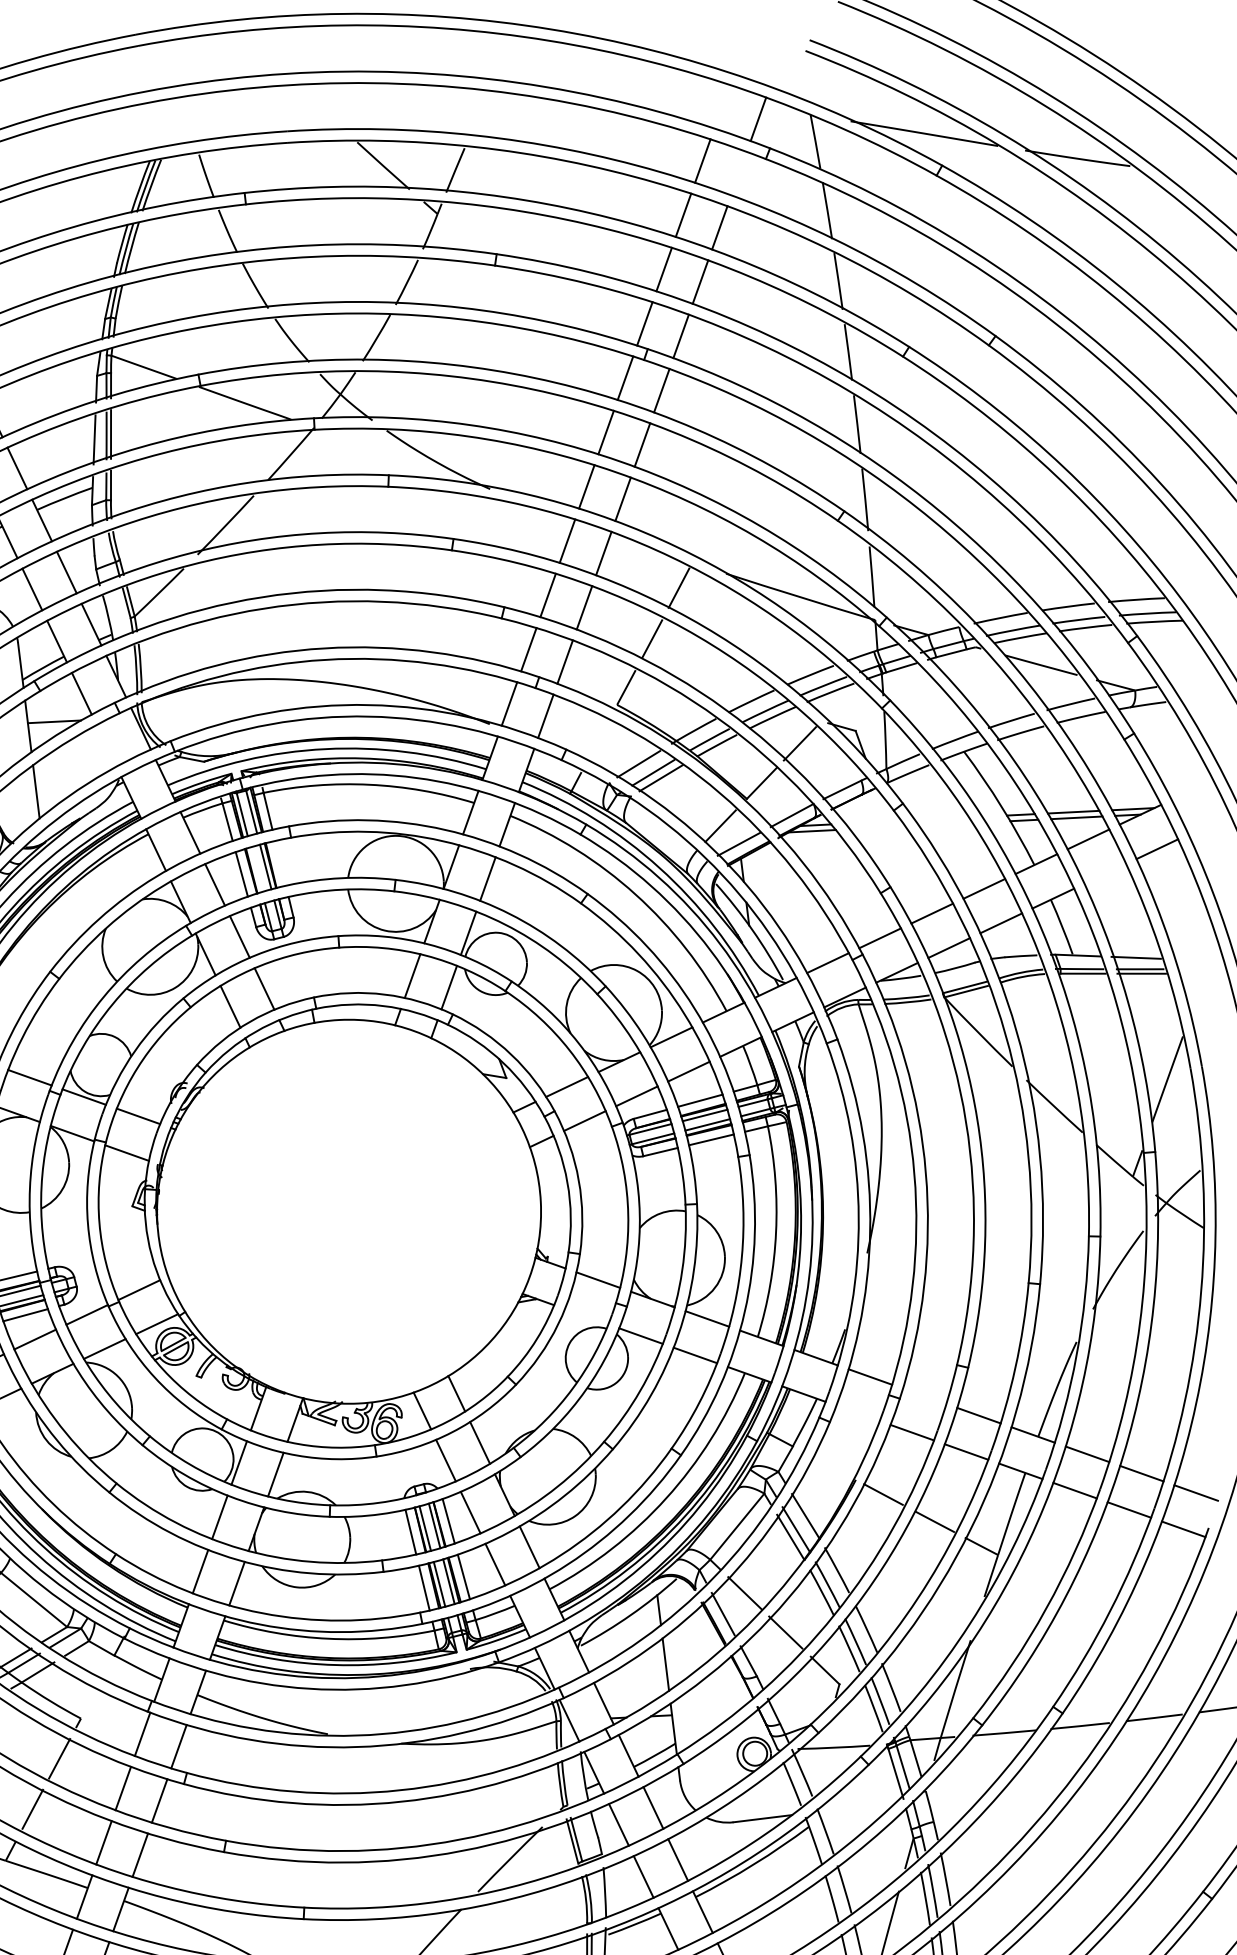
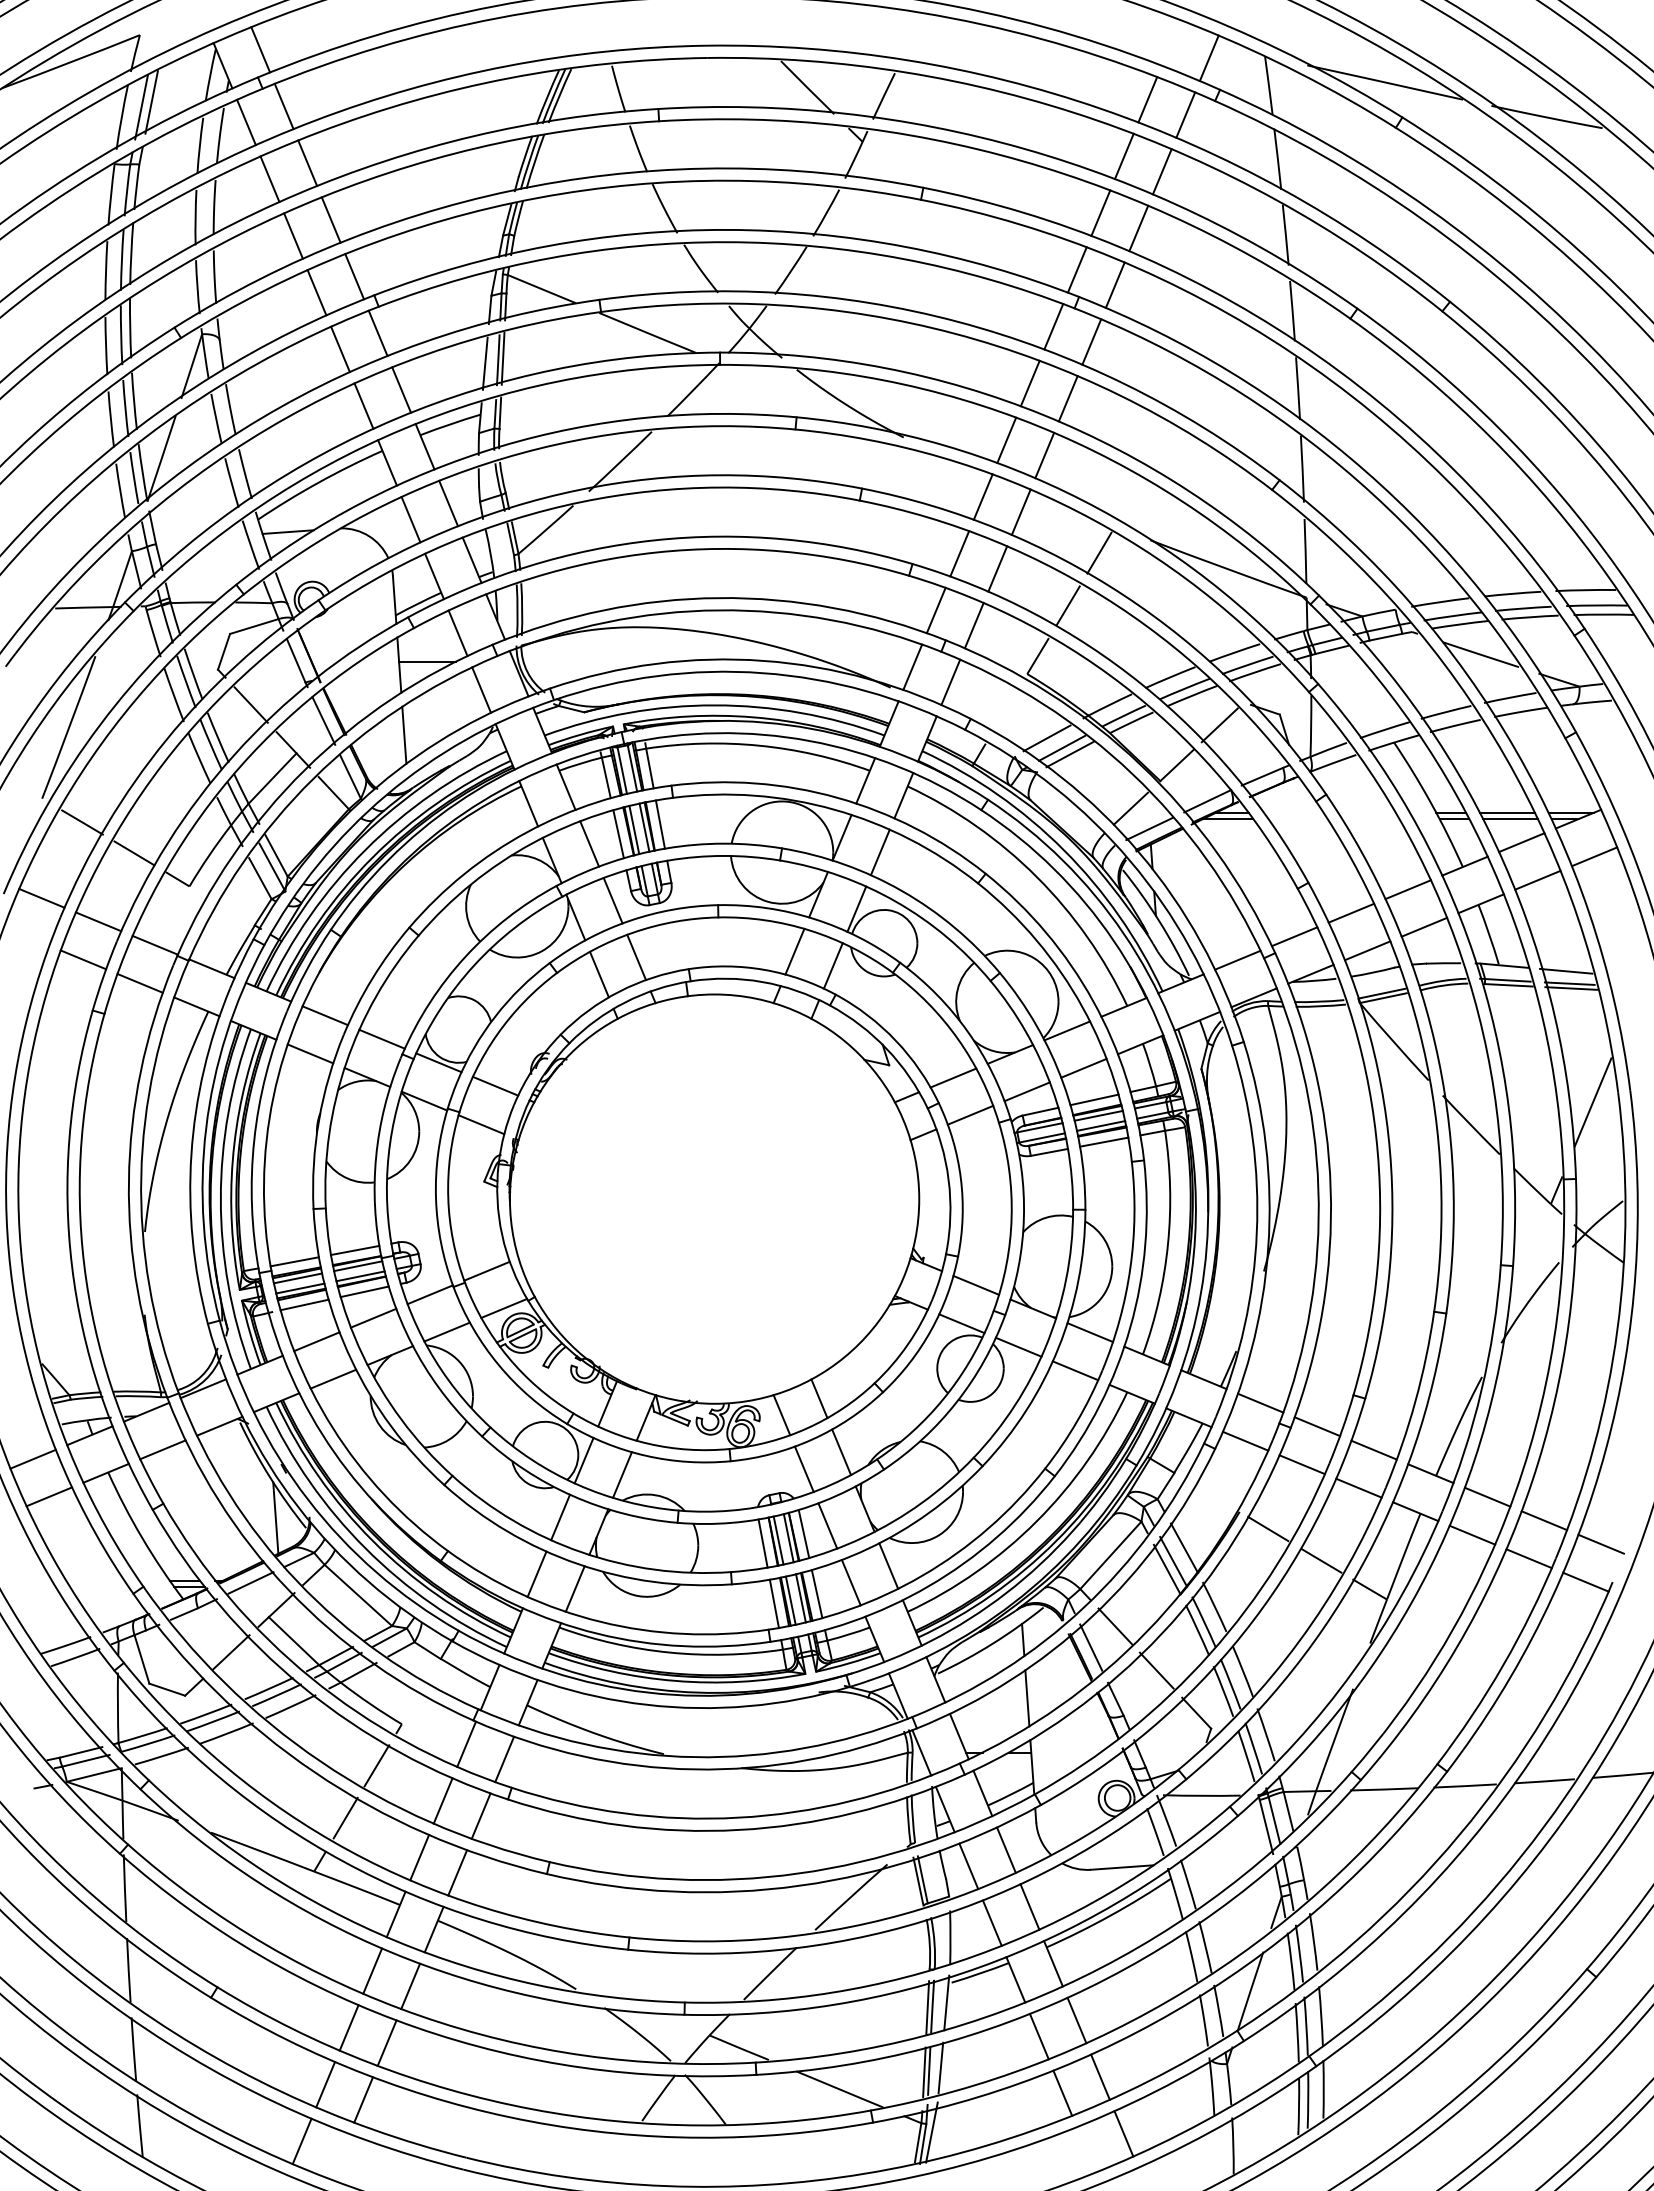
line: (738, 173) -> (1185, 114), added
line: (106, 745) -> (481, 689), added
line: (279, 863) -> (659, 824), added
line: (256, 869) -> (634, 829), added
line: (1104, 873) -> (1537, 879), added
line: (586, 1316) -> (961, 1323), added
line: (924, 1396) -> (1317, 1426), added
line: (857, 1412) -> (1245, 1440), added

